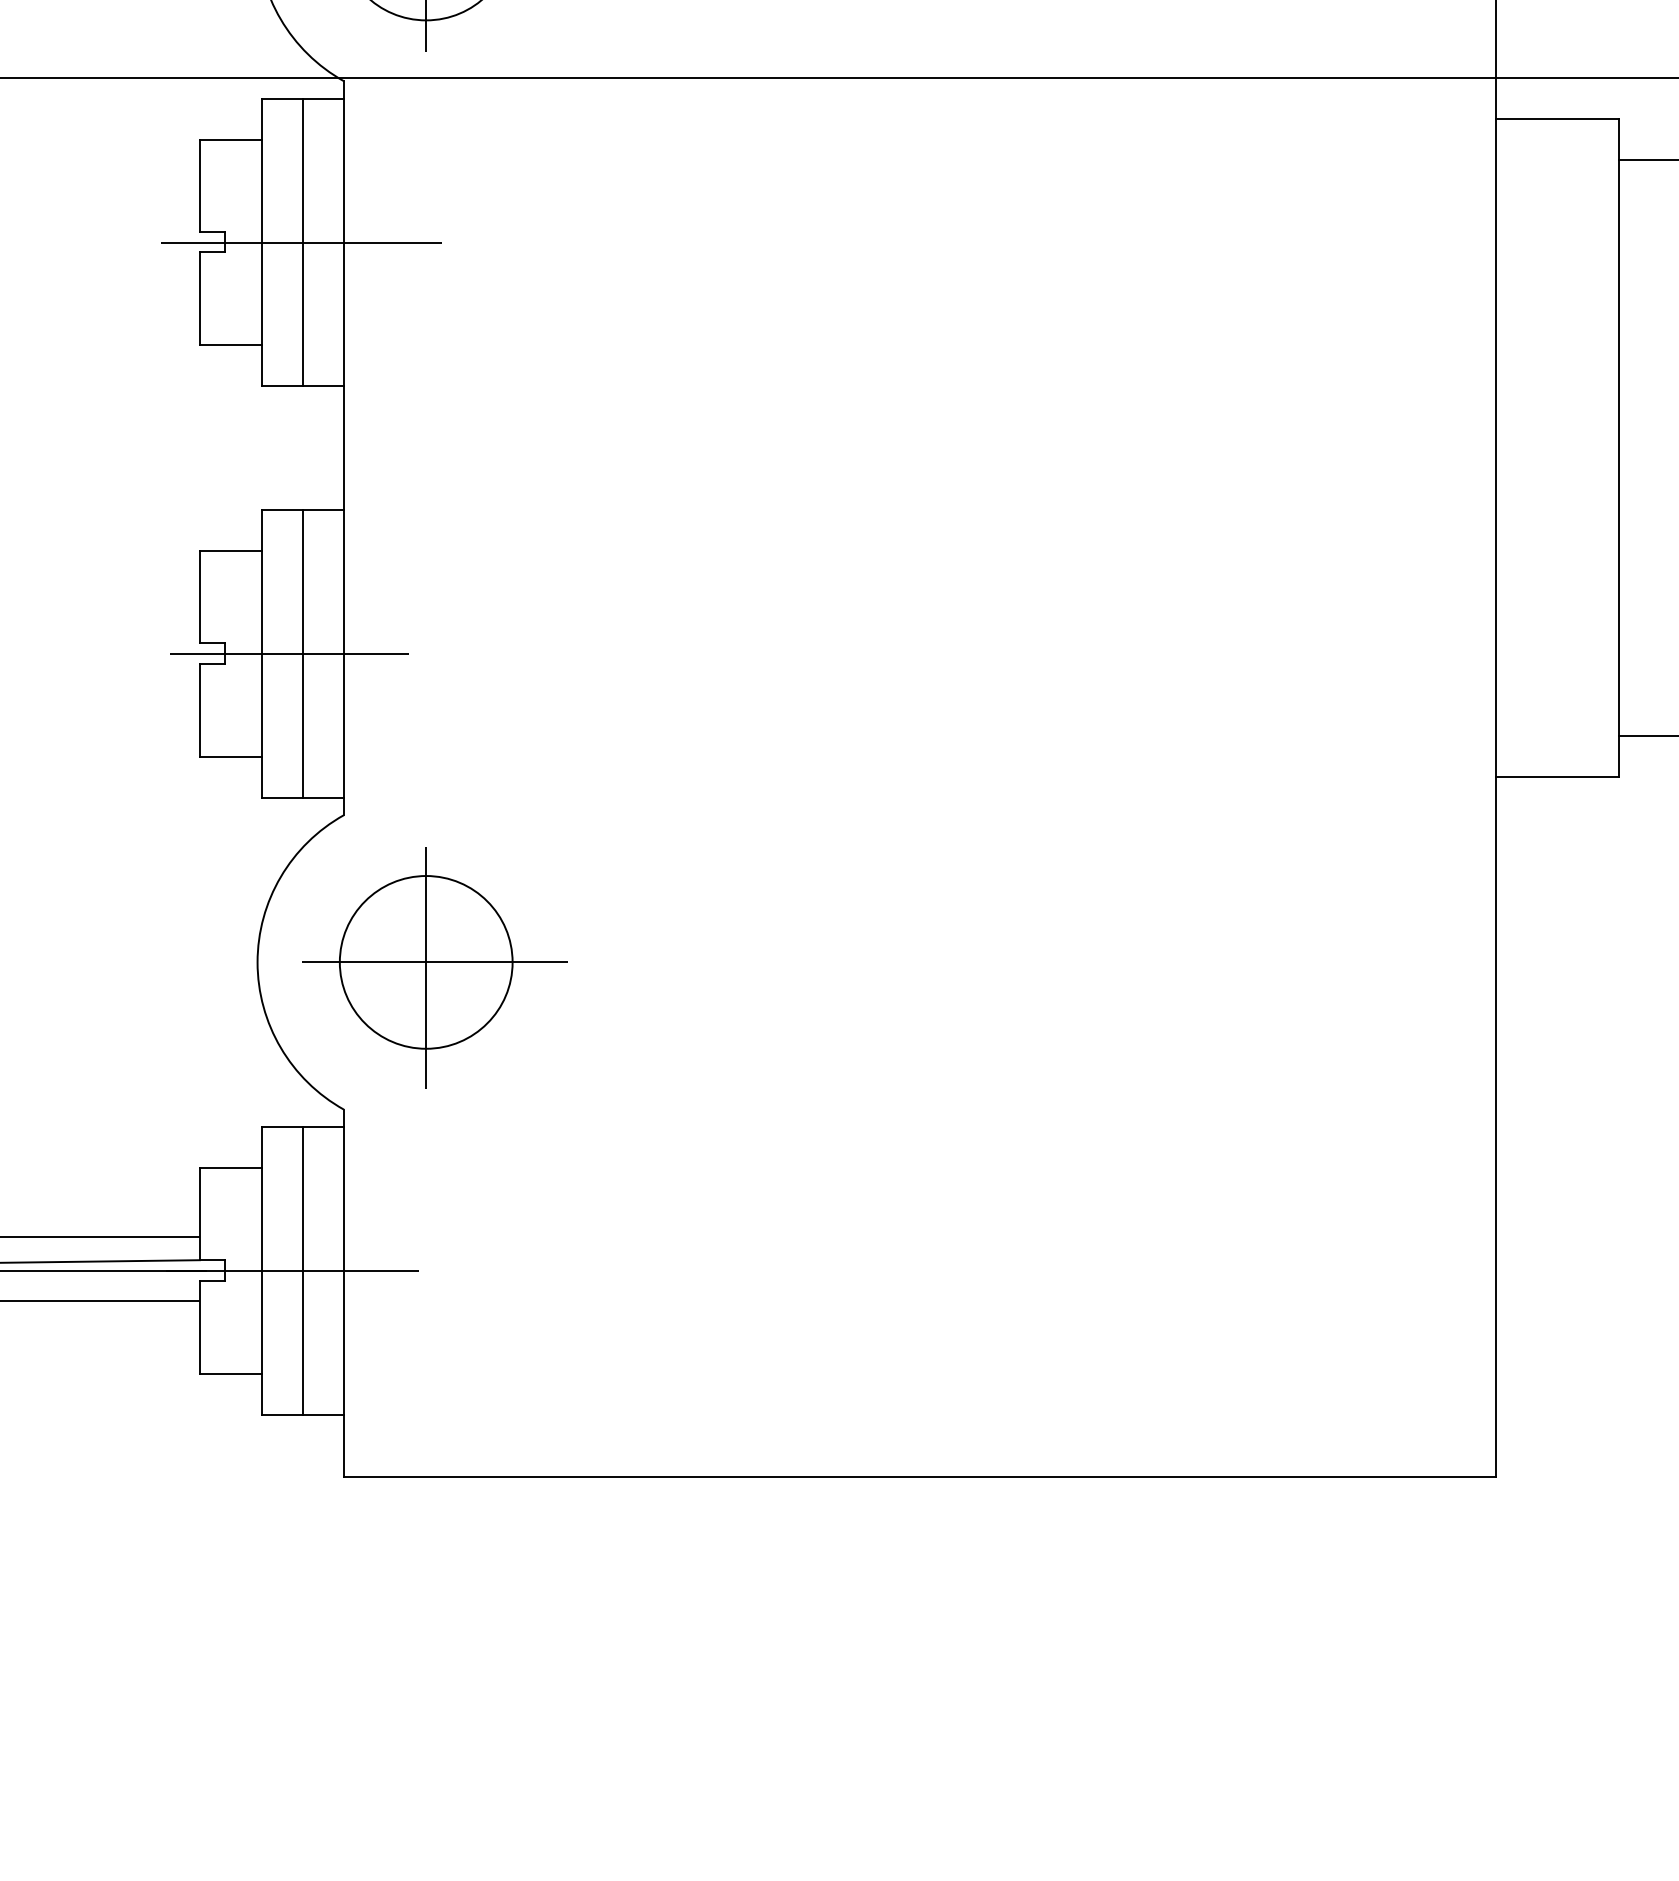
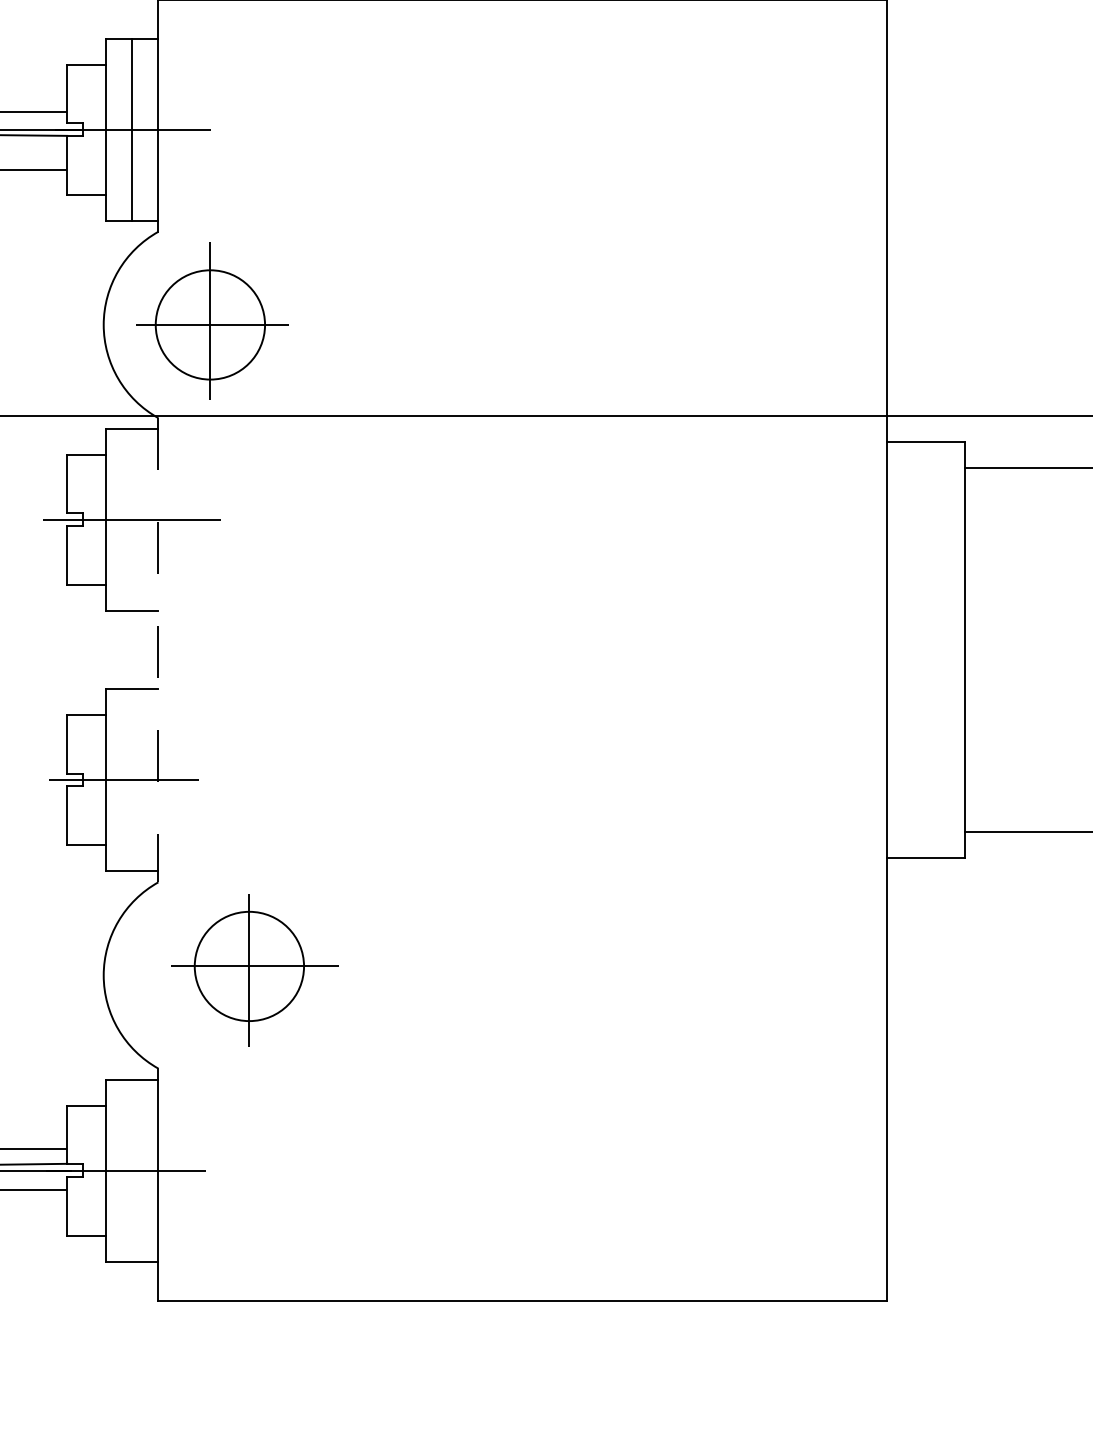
line: (303, 243) -> (132, 520), removed
line: (344, 448) -> (158, 650), solid -> dashed
line: (303, 654) -> (132, 780), removed
part: (434, 968) -> (254, 970), moved
line: (303, 1270) -> (132, 1170), removed

